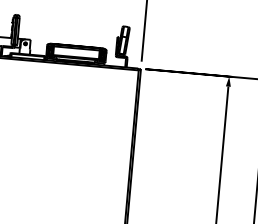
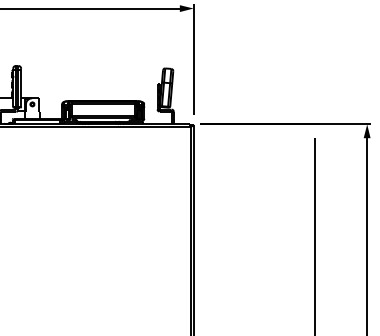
fill: (228, 81) -> (314, 131), removed

